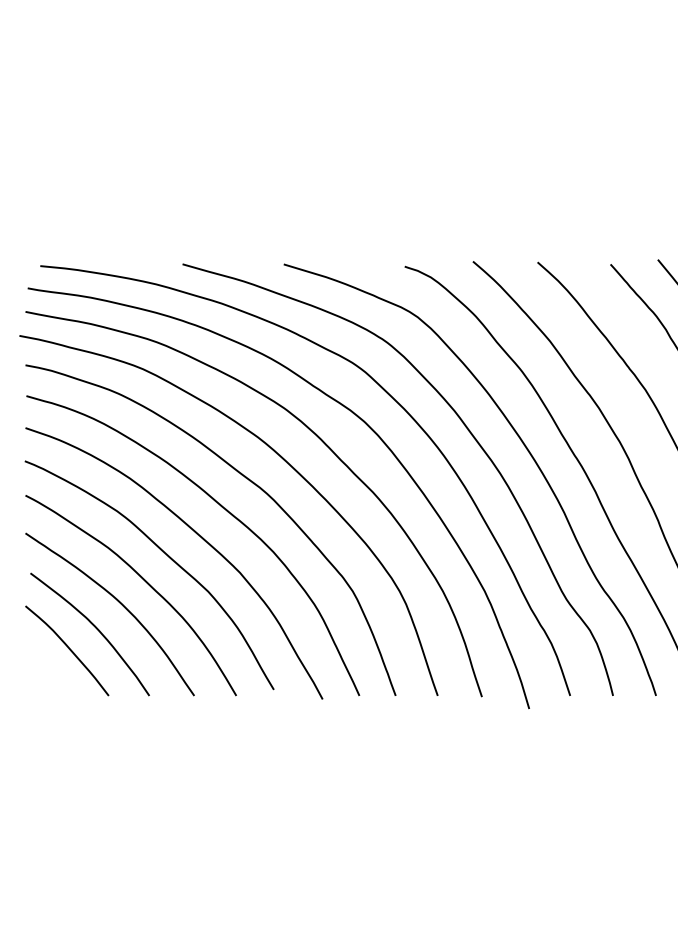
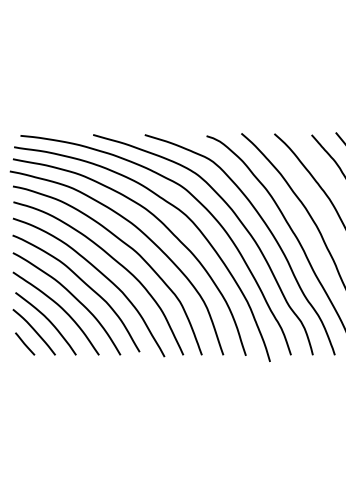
line: (50, 672) -> (25, 343), added

